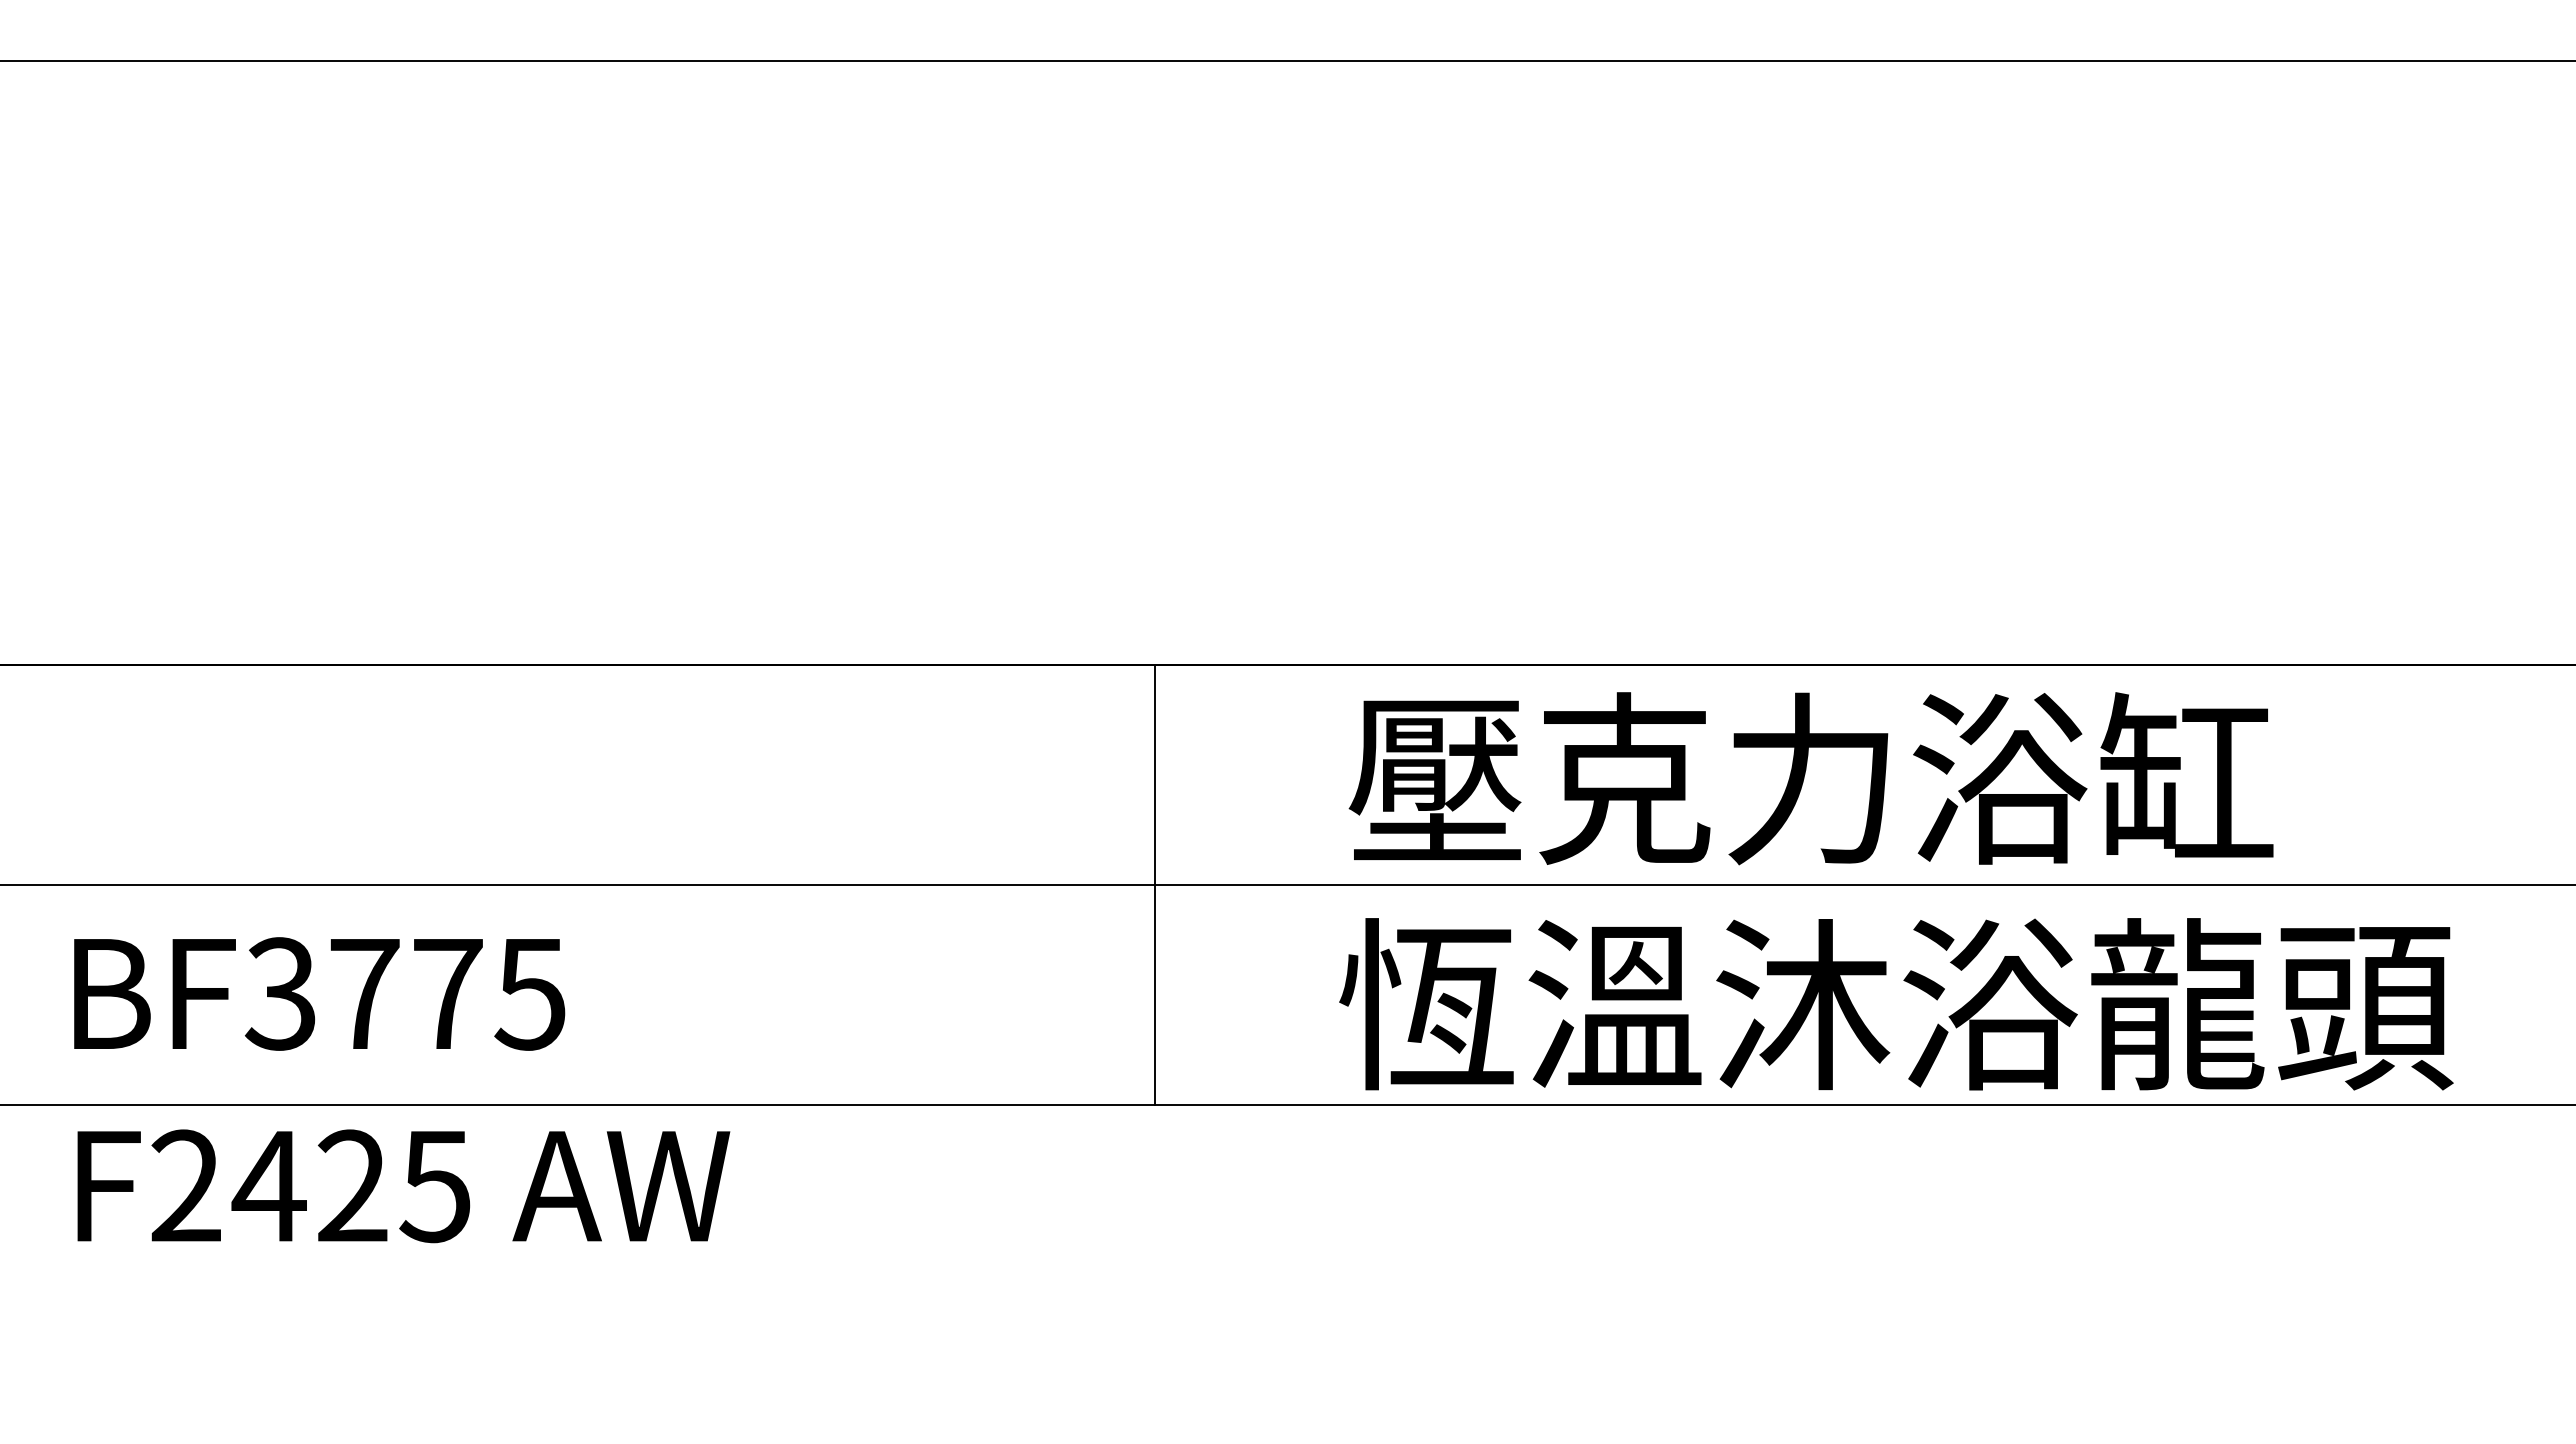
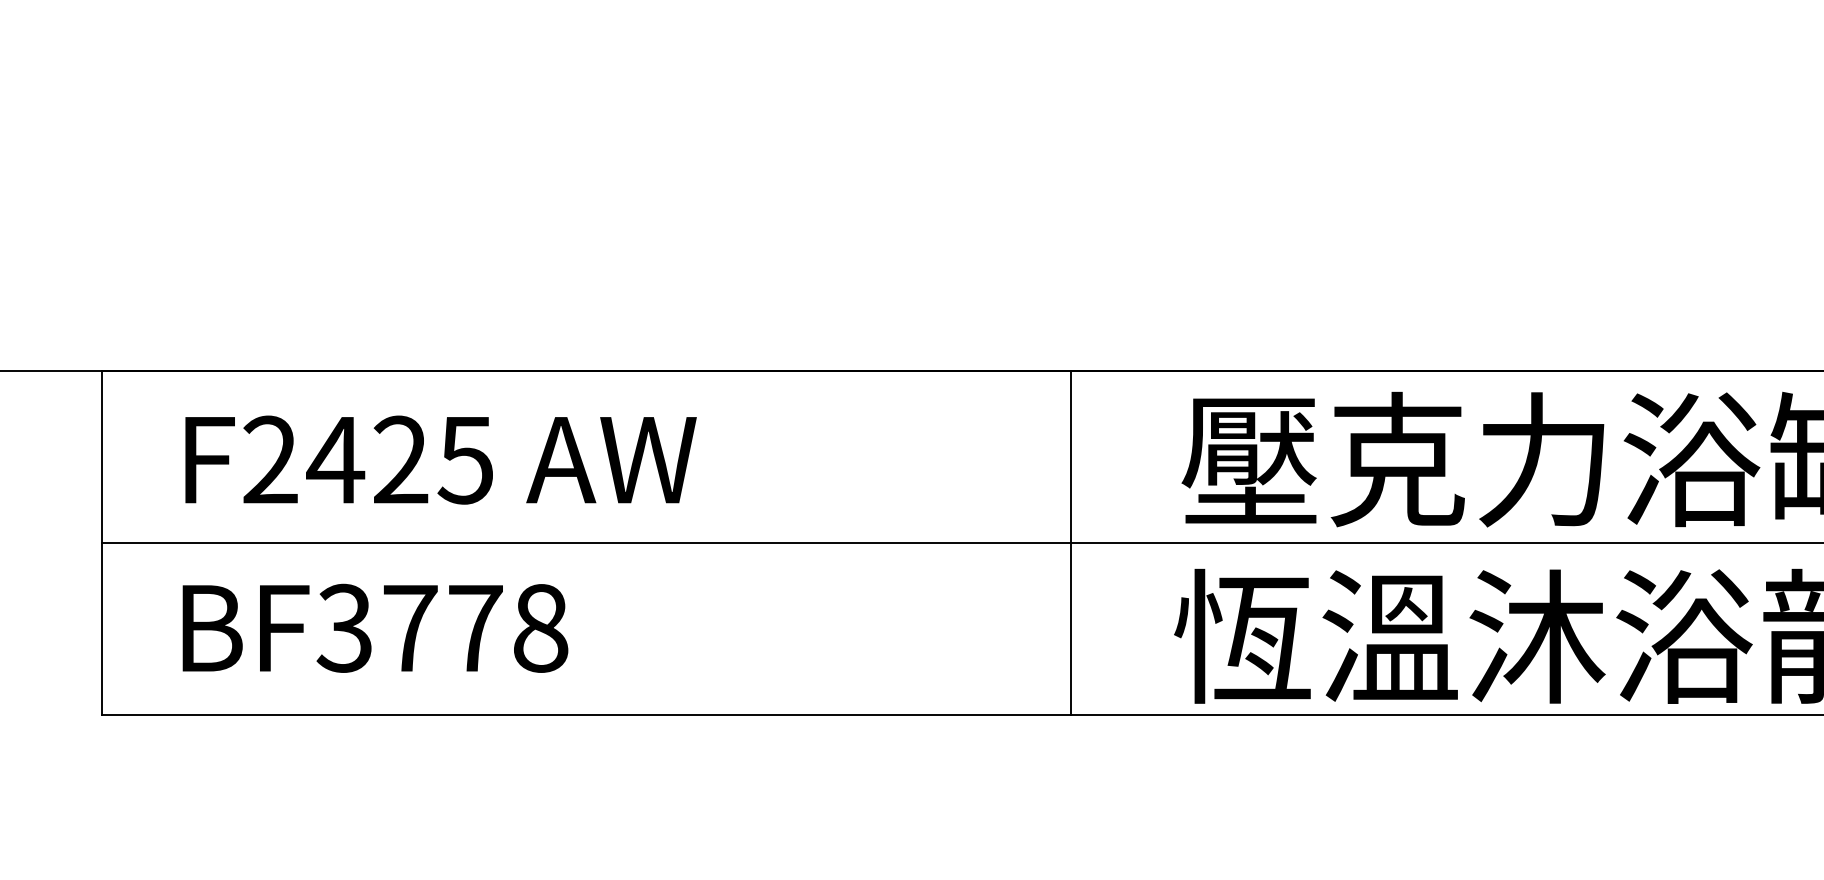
line: (1155, 885) -> (1070, 543), moved
text: (530, 993) -> (540, 627), BF3775 -> BF3778
text: (403, 1186) -> (440, 460), moved

